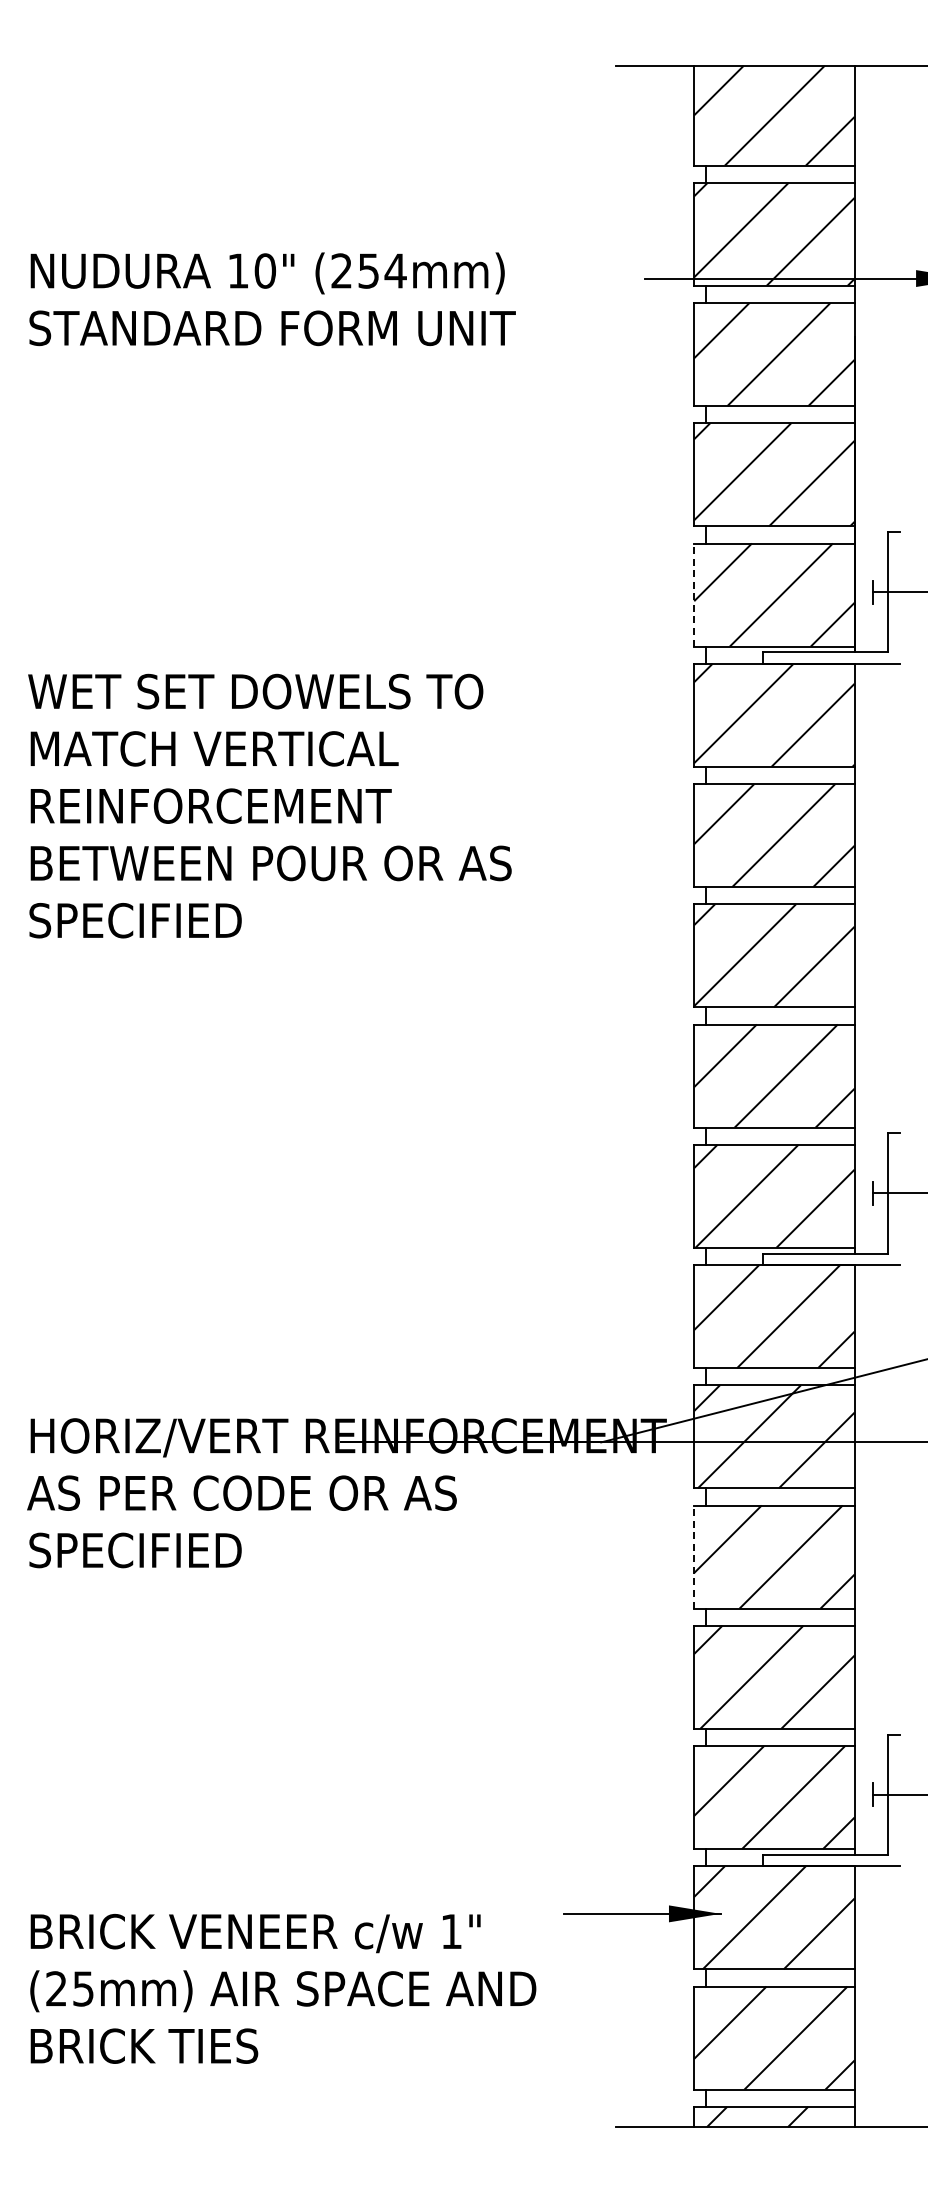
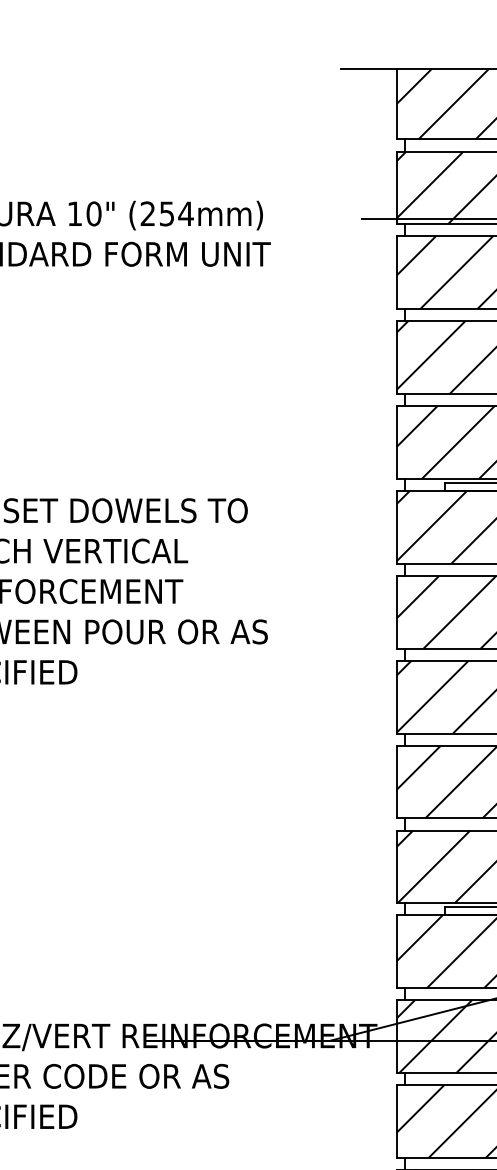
line: (694, 595) -> (396, 442), dashed -> solid
line: (694, 1557) -> (396, 1121), dashed -> solid

